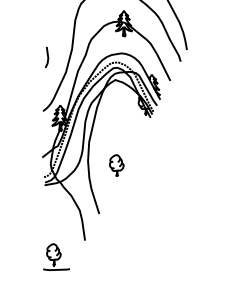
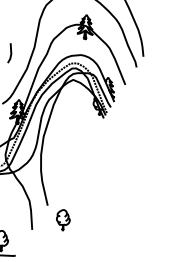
part: (116, 165) -> (63, 219), moved

